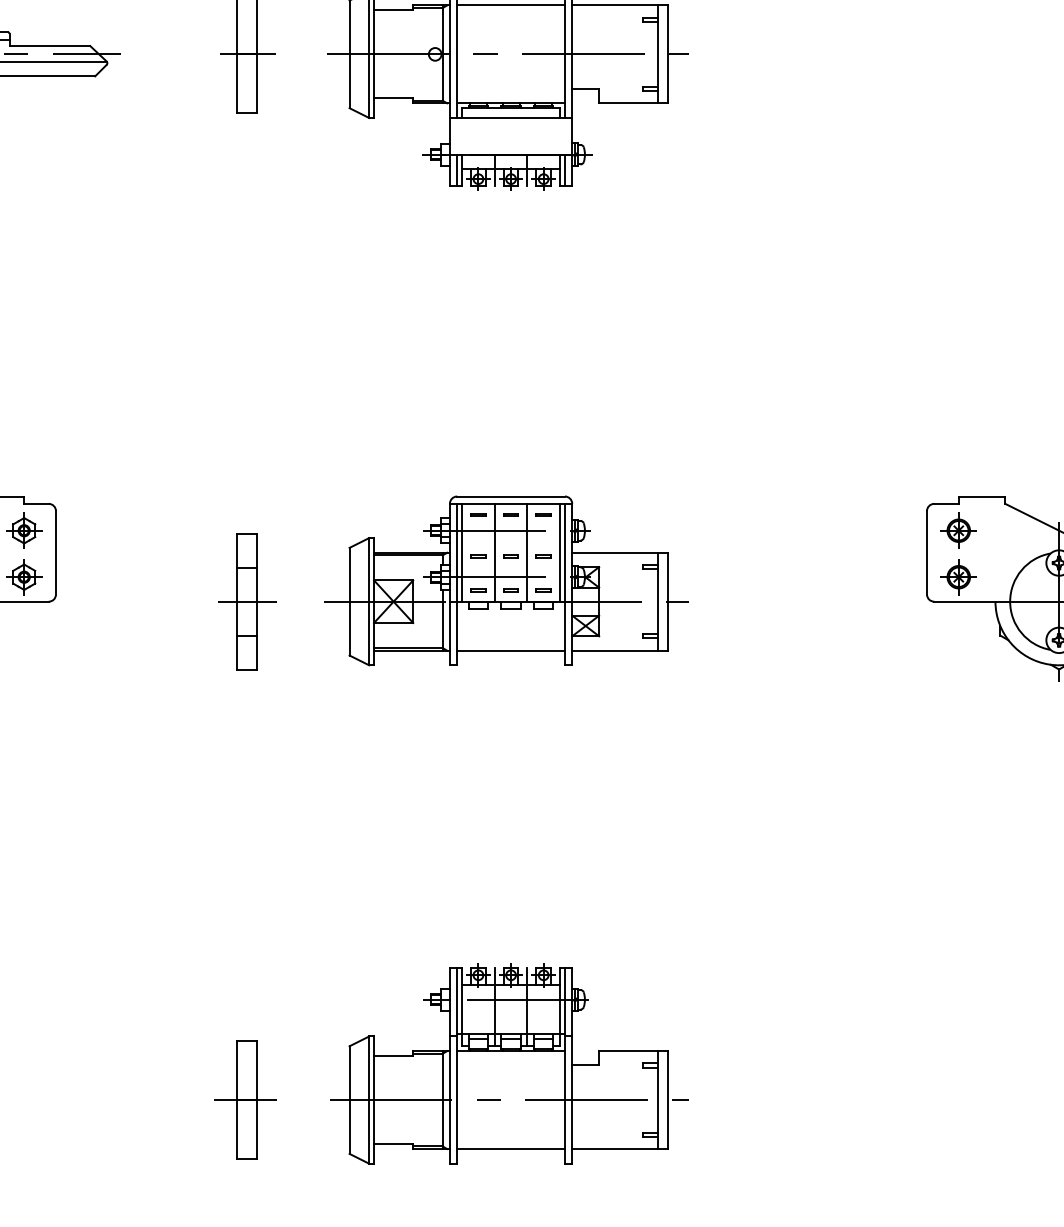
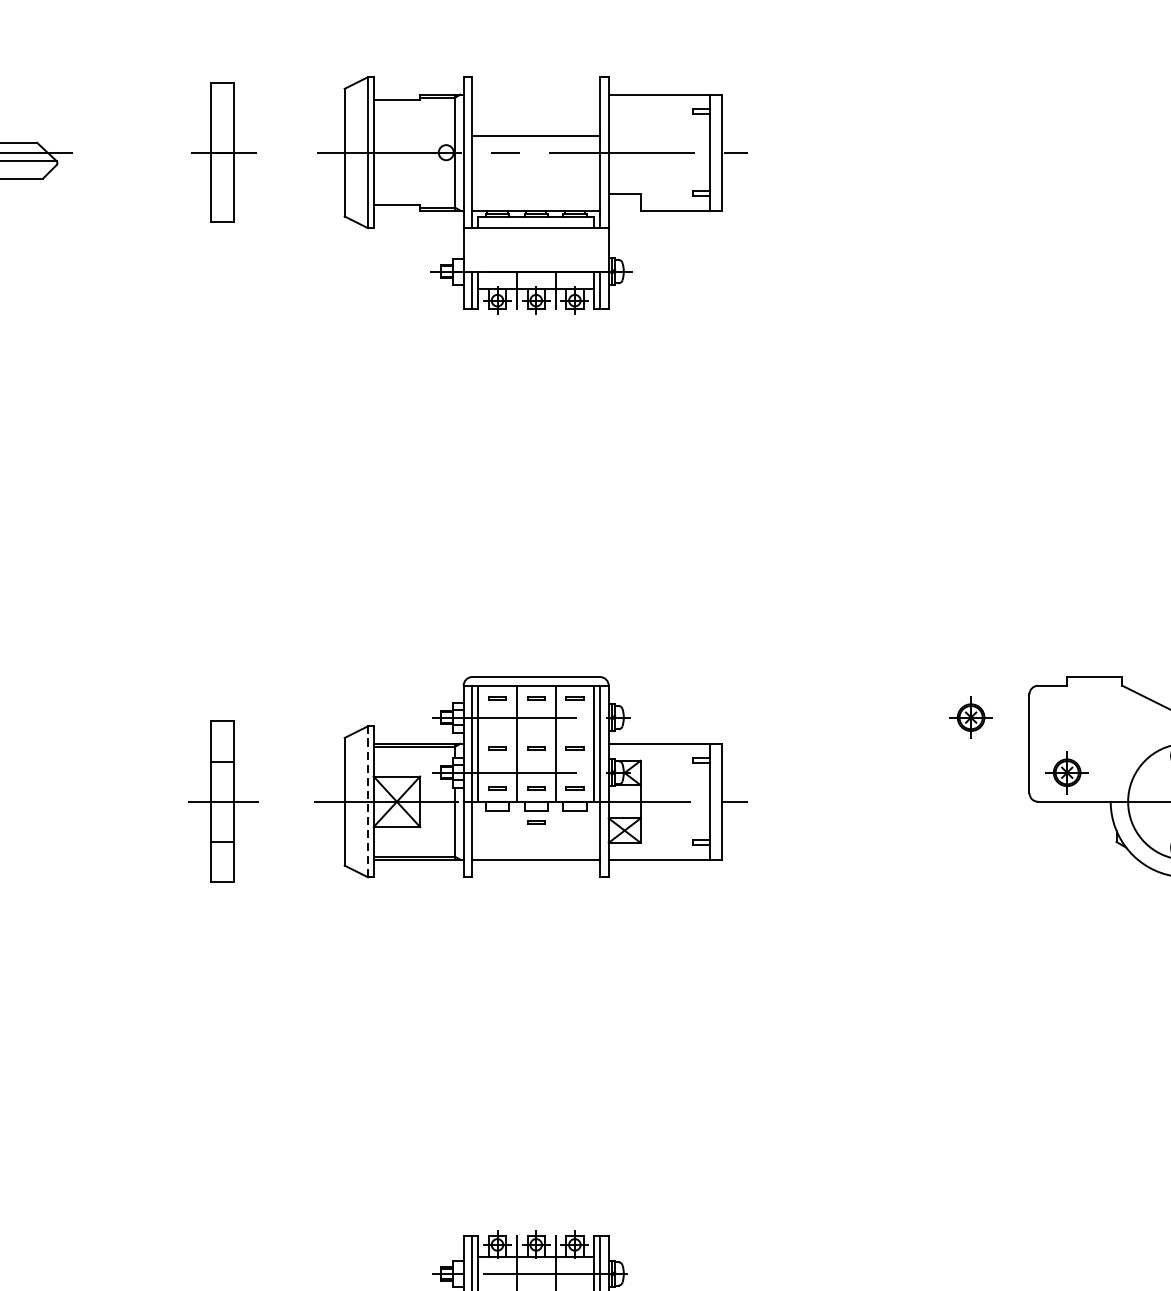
line: (510, 5) -> (535, 136), moved
part: (958, 530) -> (970, 717), moved
line: (369, 601) -> (368, 801), solid -> dashed
part: (510, 619) -> (535, 822), added

